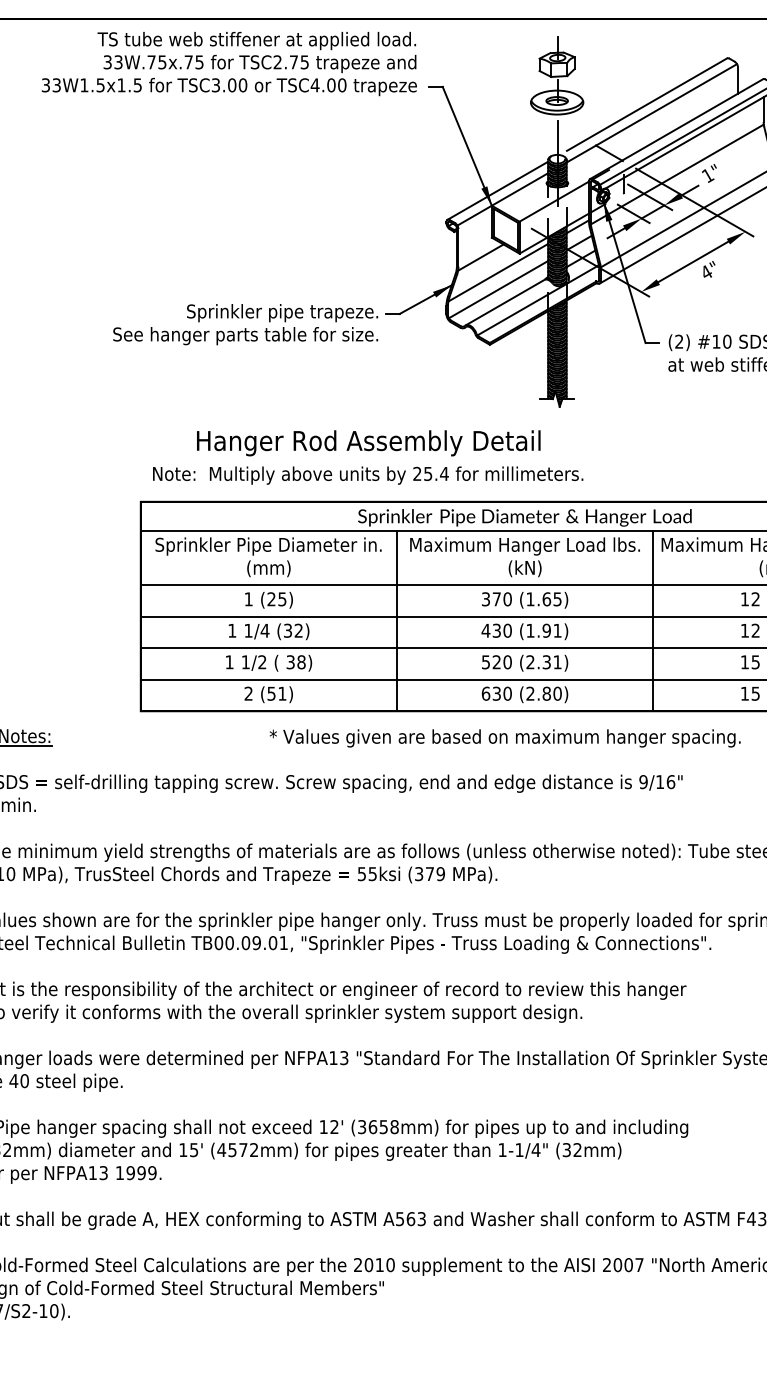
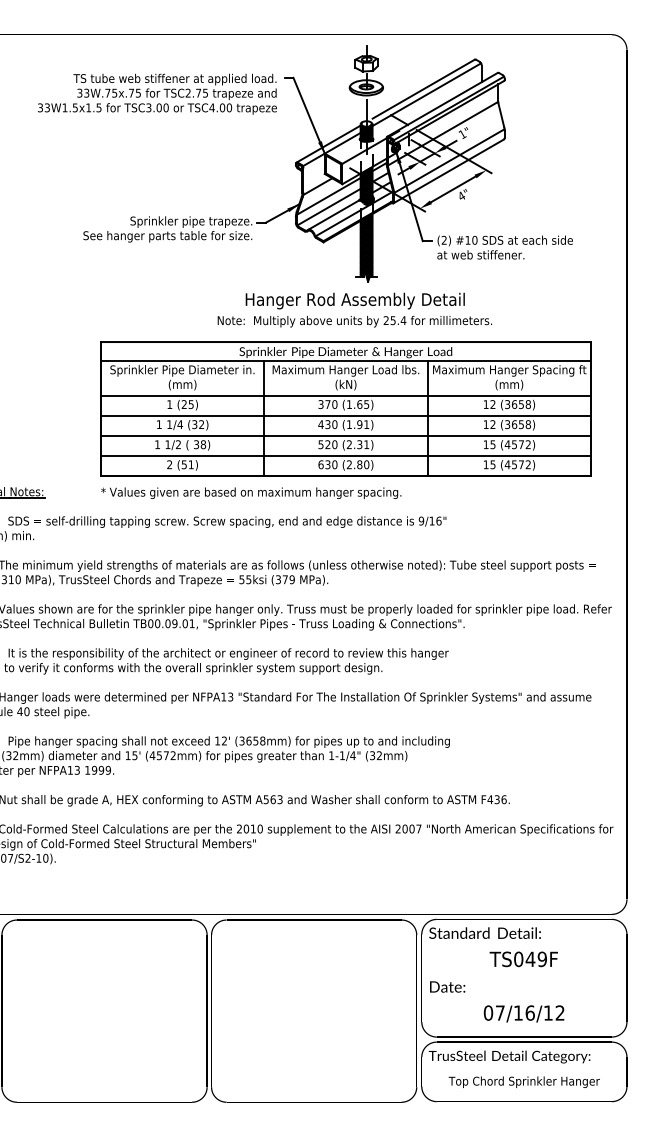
text: (229, 62) -> (157, 93), moved
text: (367, 456) -> (354, 309), moved
text: (505, 737) -> (251, 492), moved

